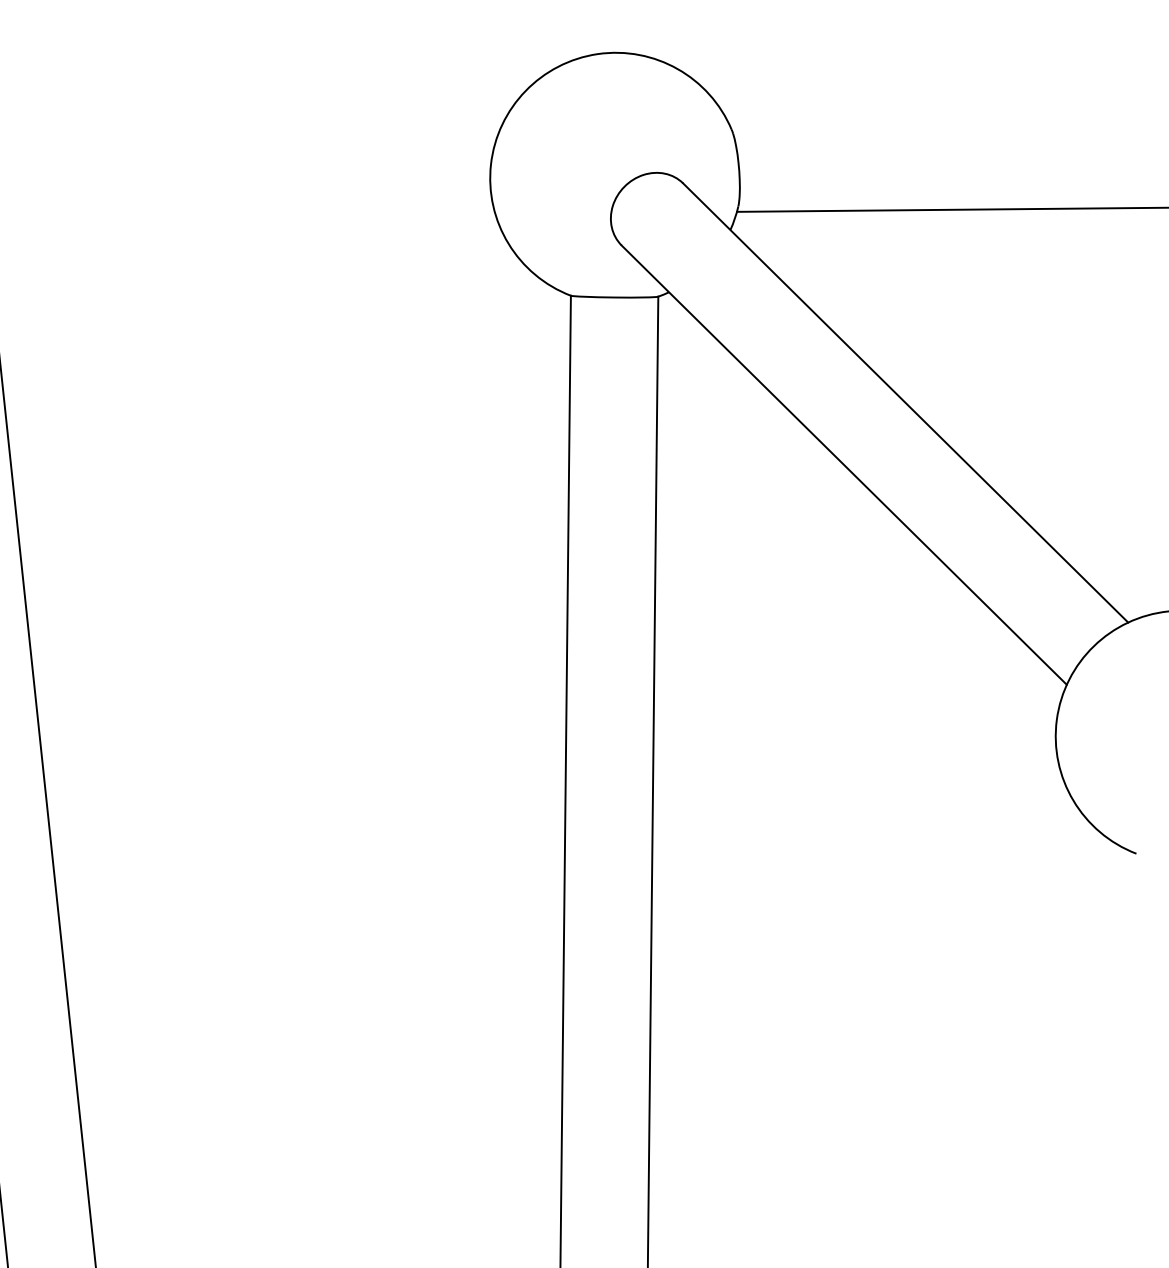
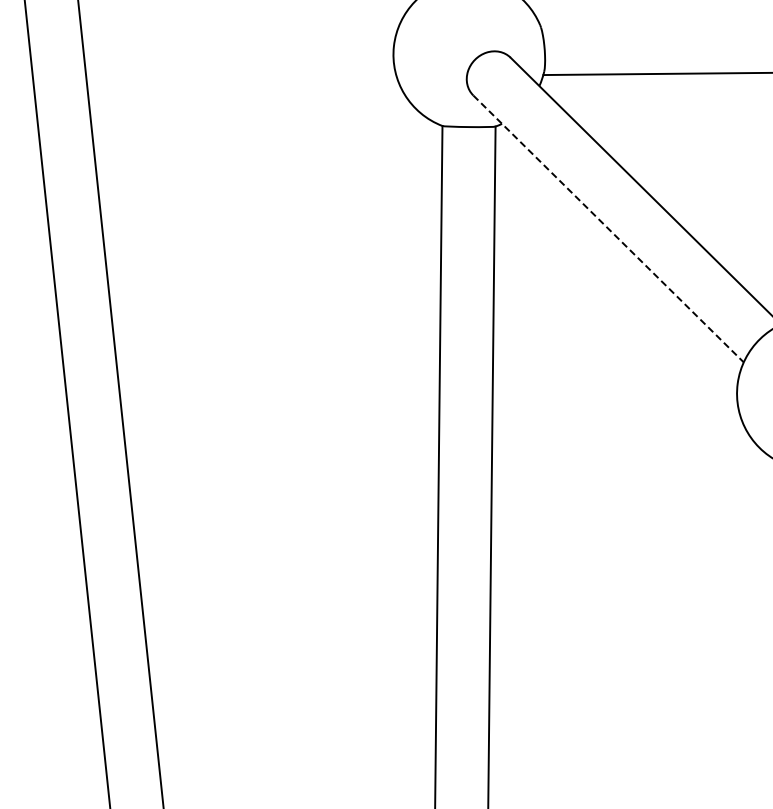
line: (844, 464) -> (608, 228), solid -> dashed

